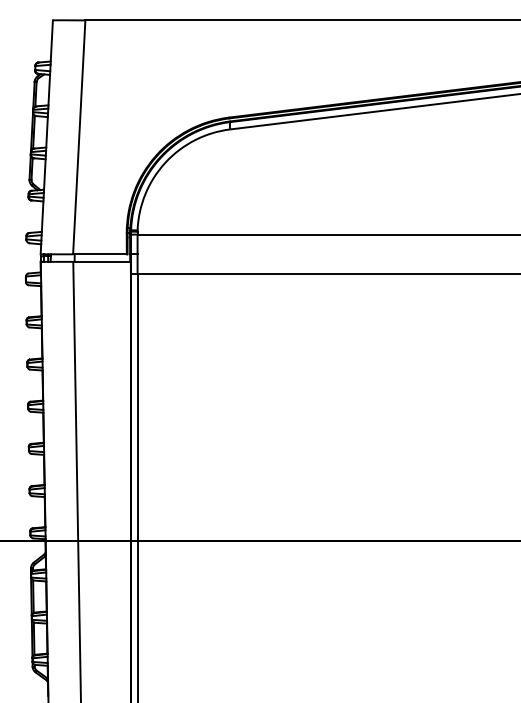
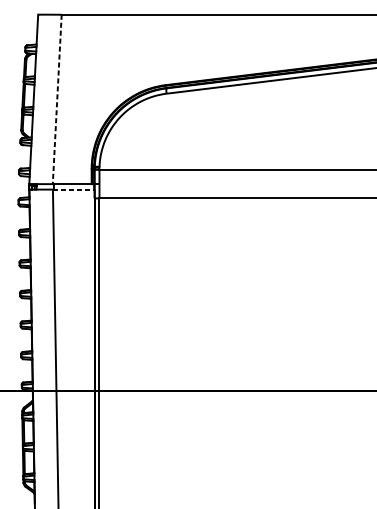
line: (79, 137) -> (57, 99), solid -> dashed
line: (102, 261) -> (74, 189), solid -> dashed

